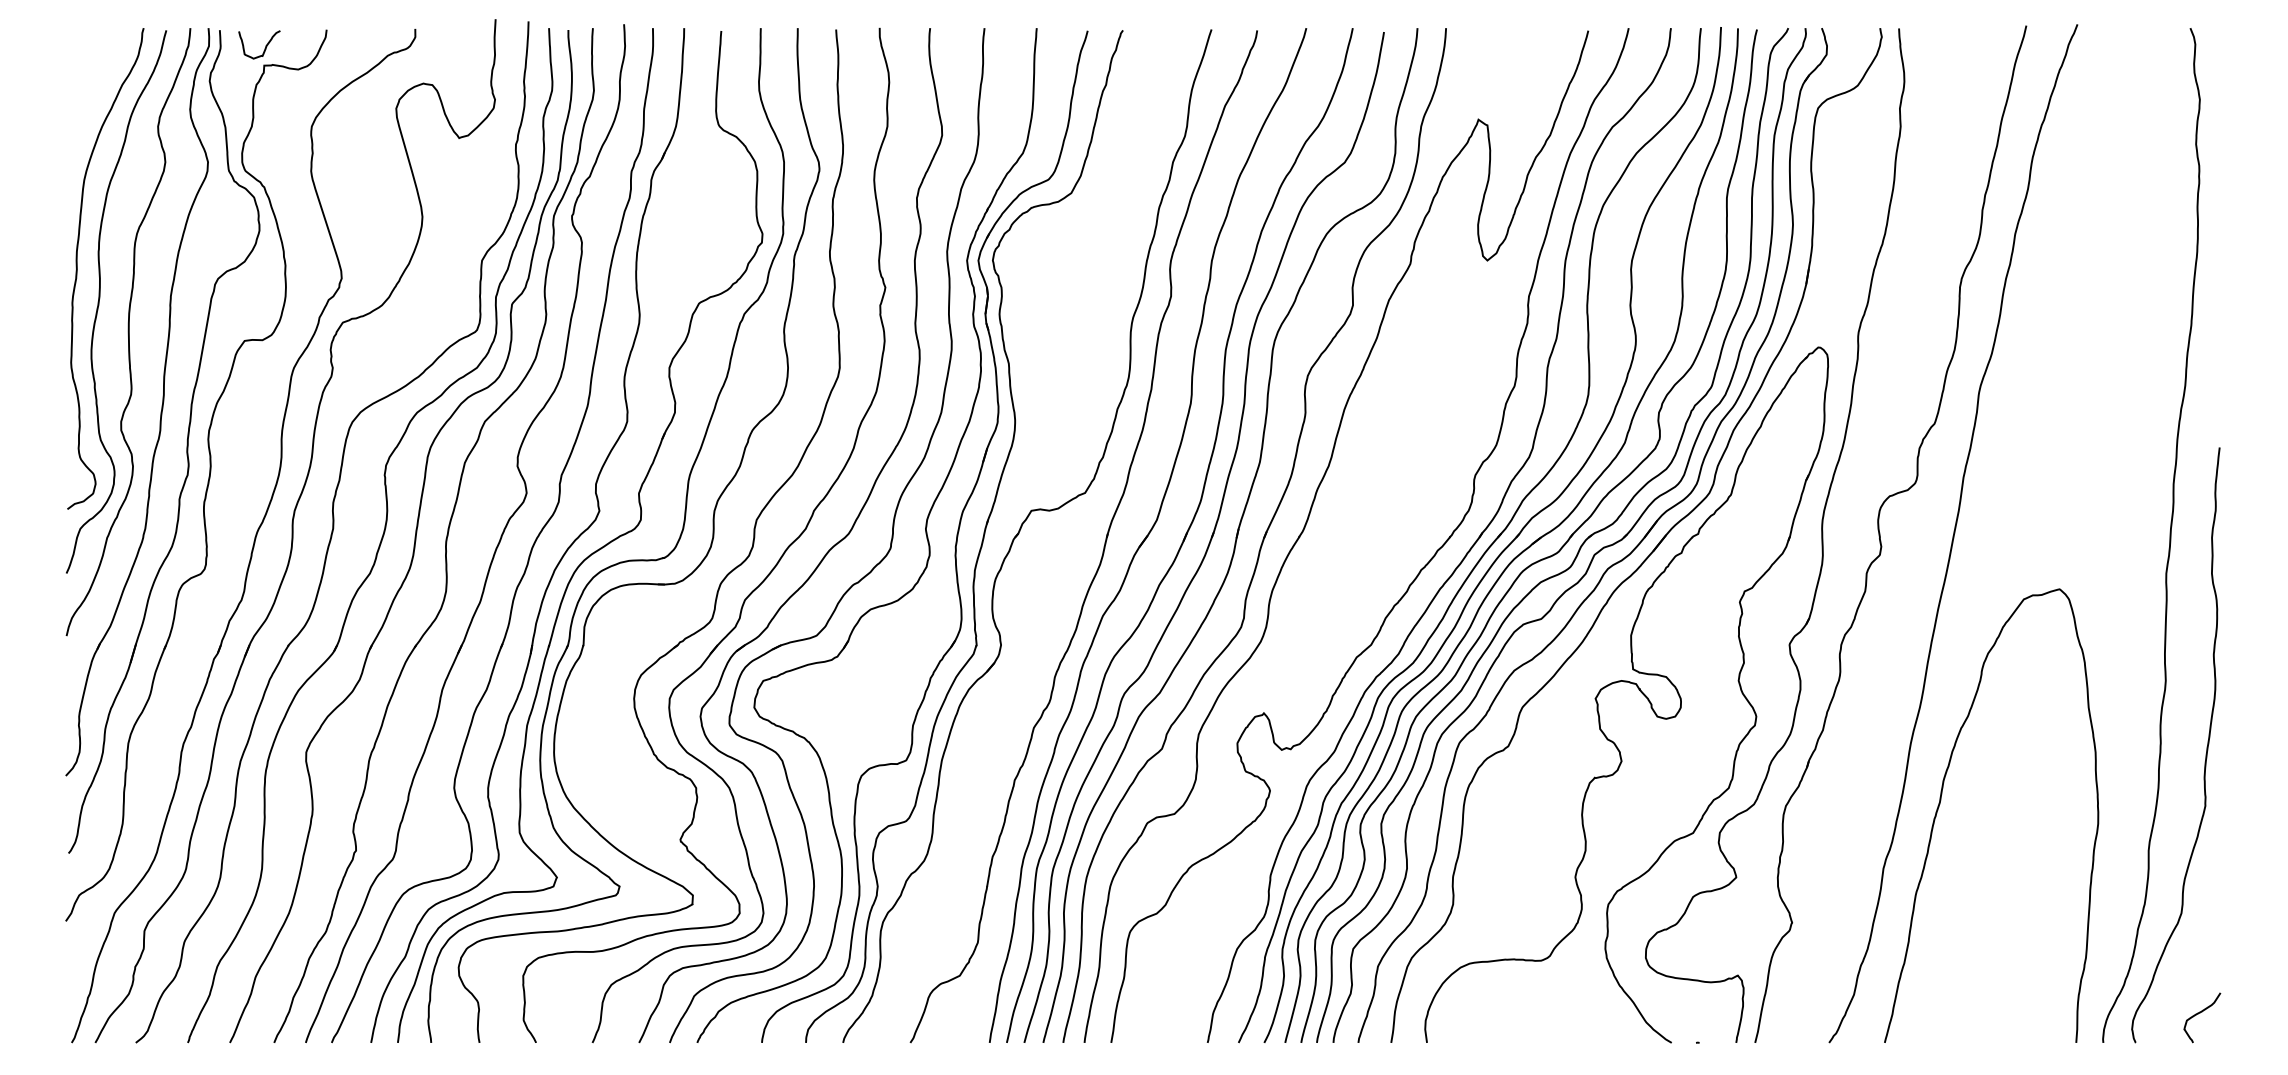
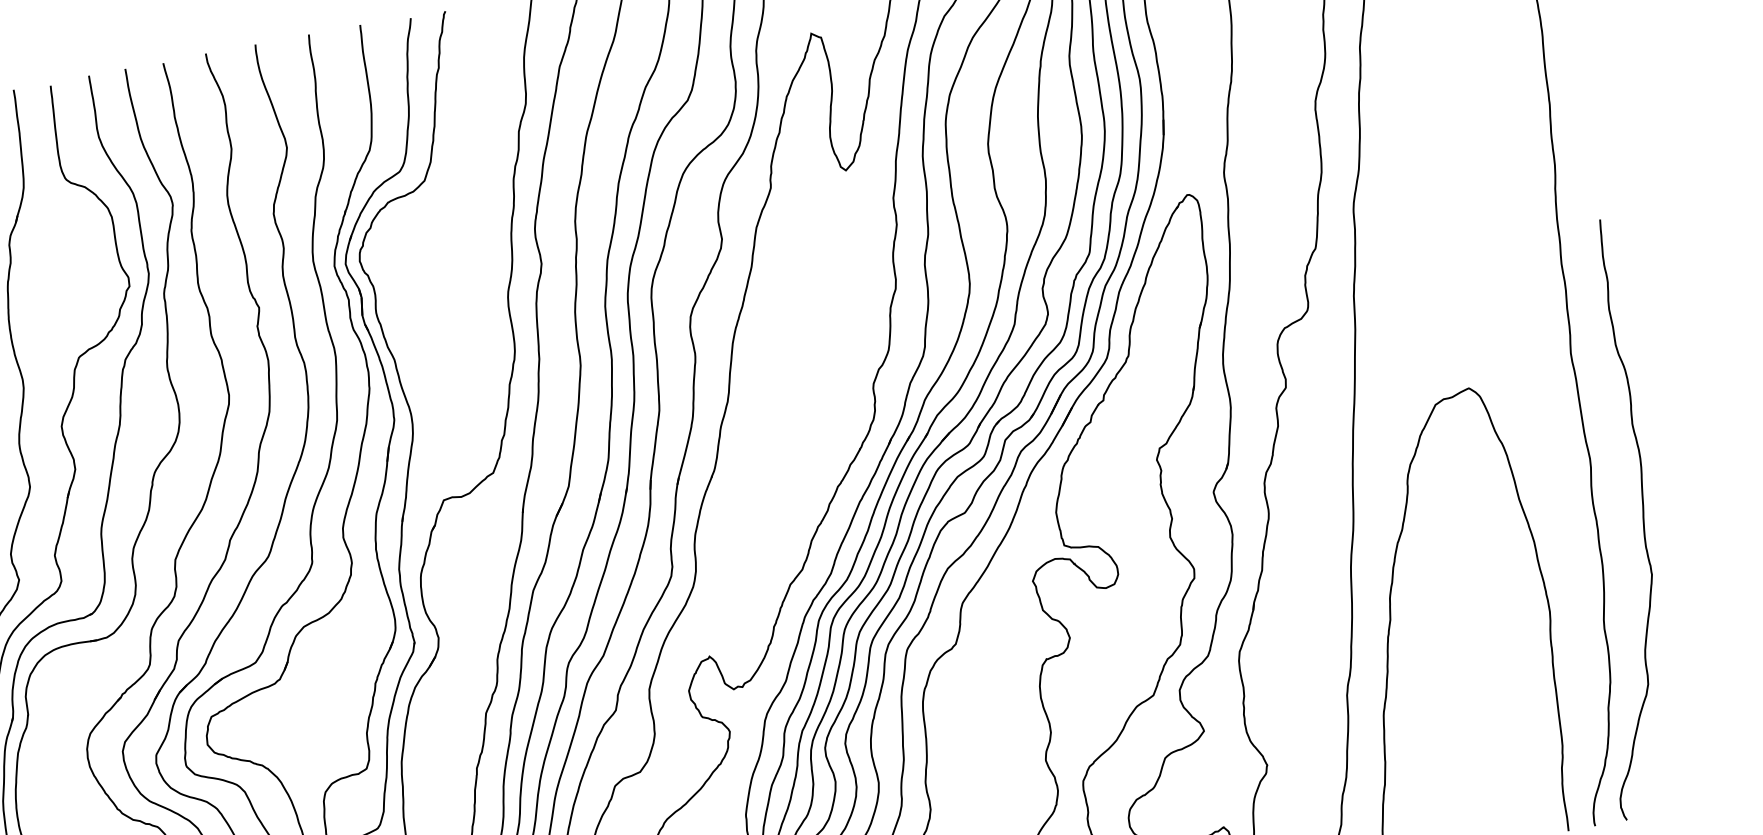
curve: (2200, 1013) -> (1685, 779), removed

